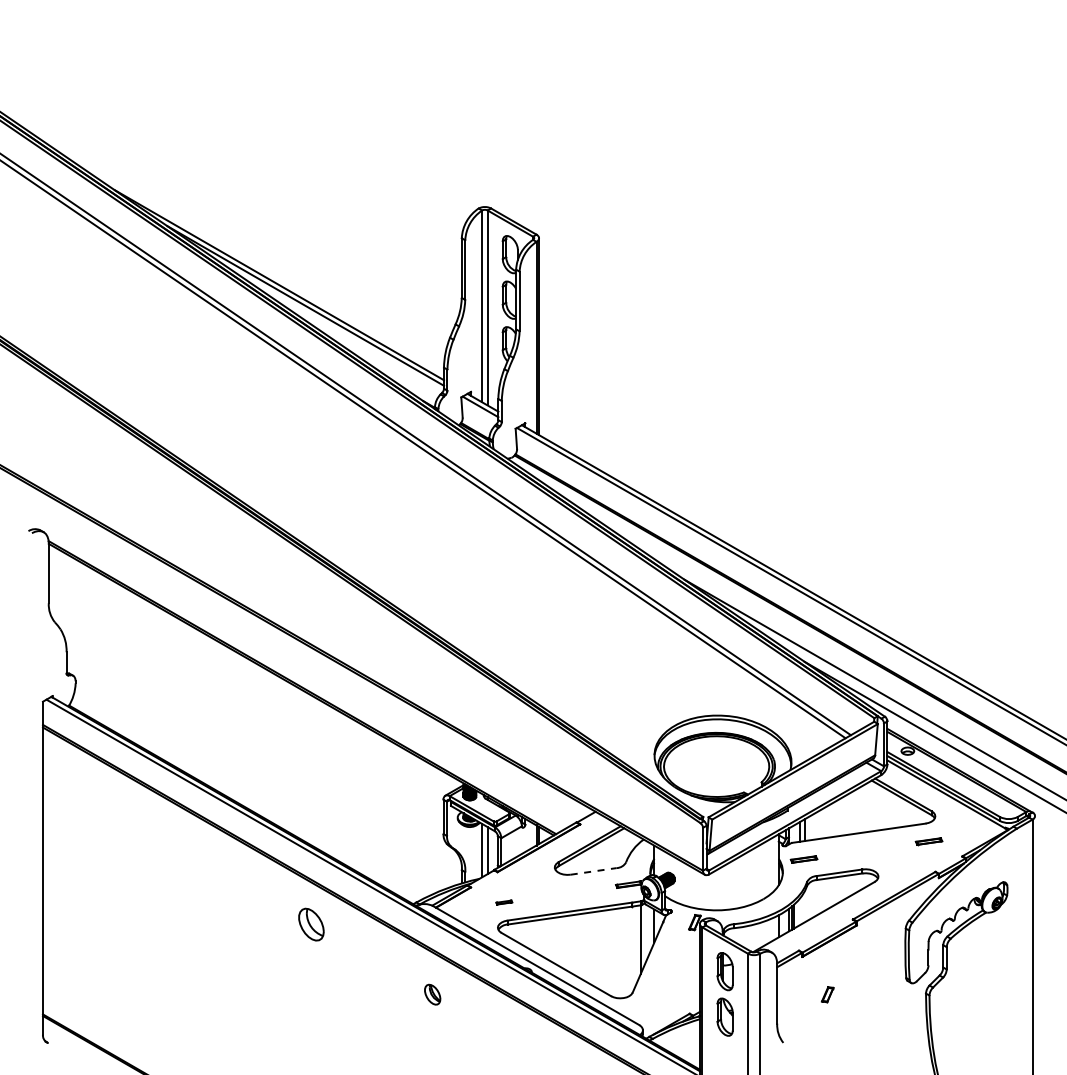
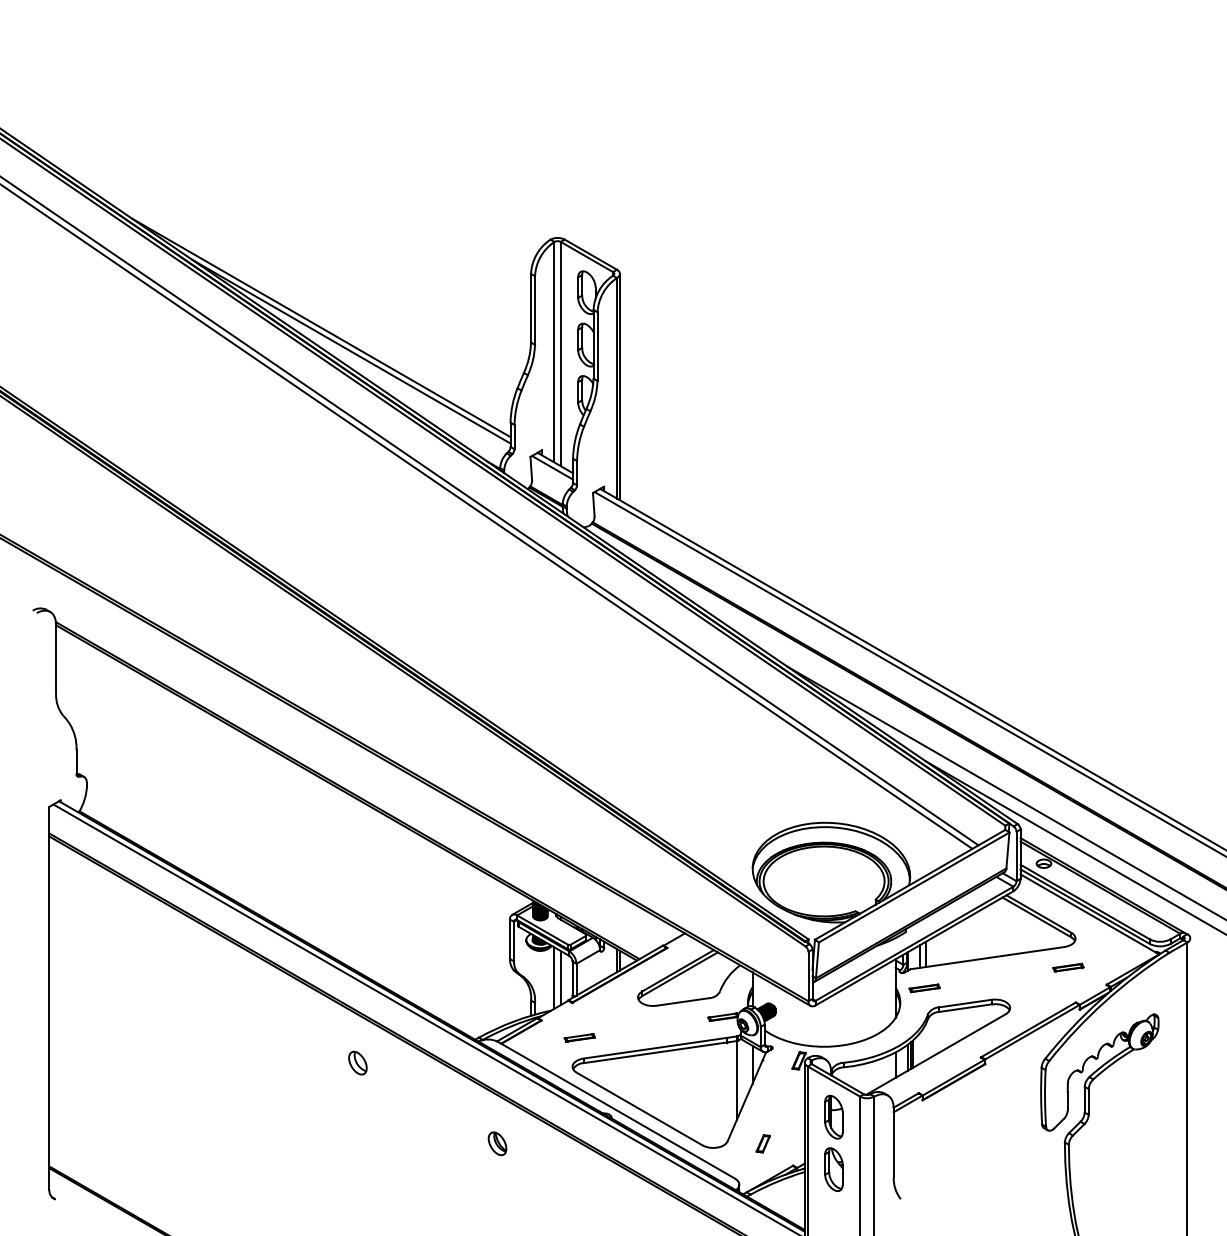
line: (594, 871) -> (683, 1002), dashed -> solid
part: (504, 902) -> (580, 1037), size x1.67
part: (310, 924) -> (357, 1063), size x0.62
part: (827, 994) -> (763, 1143), moved

